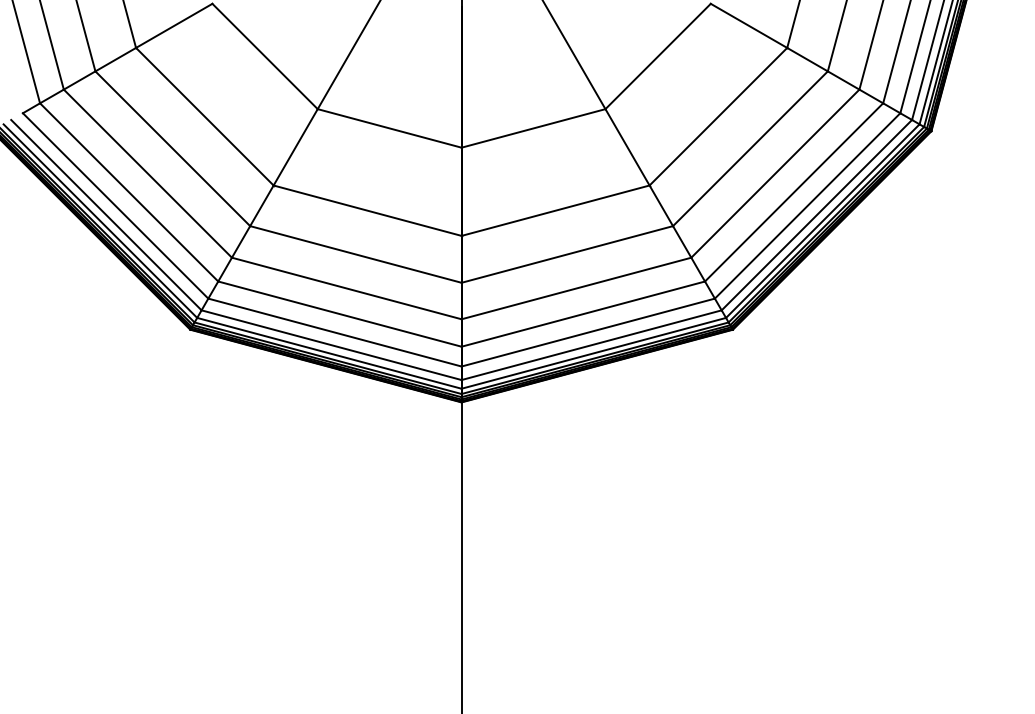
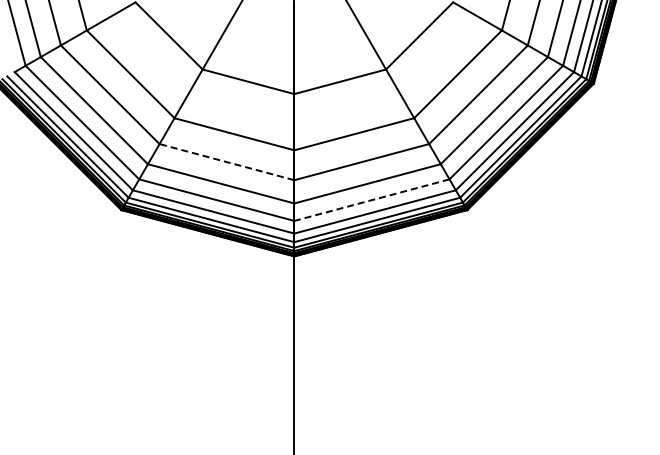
line: (355, 255) -> (226, 162), solid -> dashed
line: (582, 314) -> (371, 200), solid -> dashed

